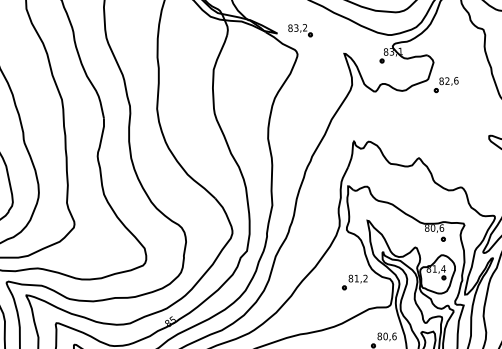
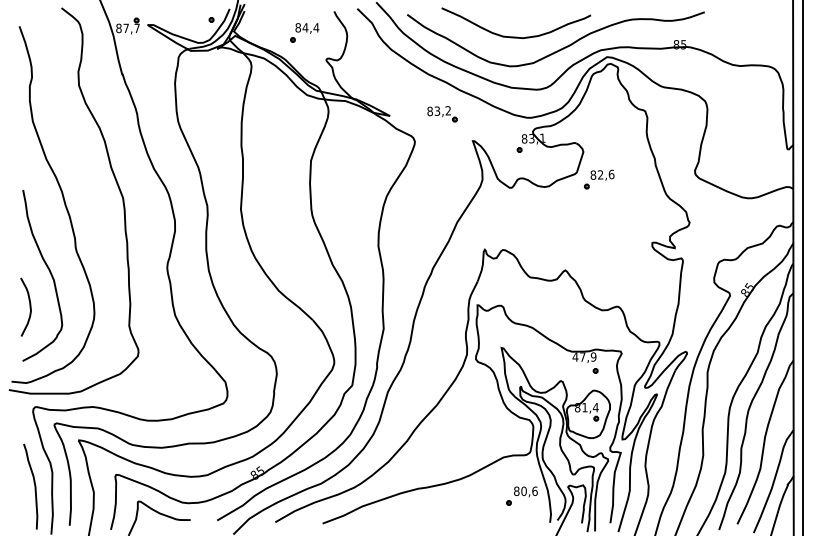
part: (300, 30) -> (442, 114), moved
text: (434, 227) -> (584, 356), 80,6 -> 47,9
part: (354, 281) -> (485, 423), removed

